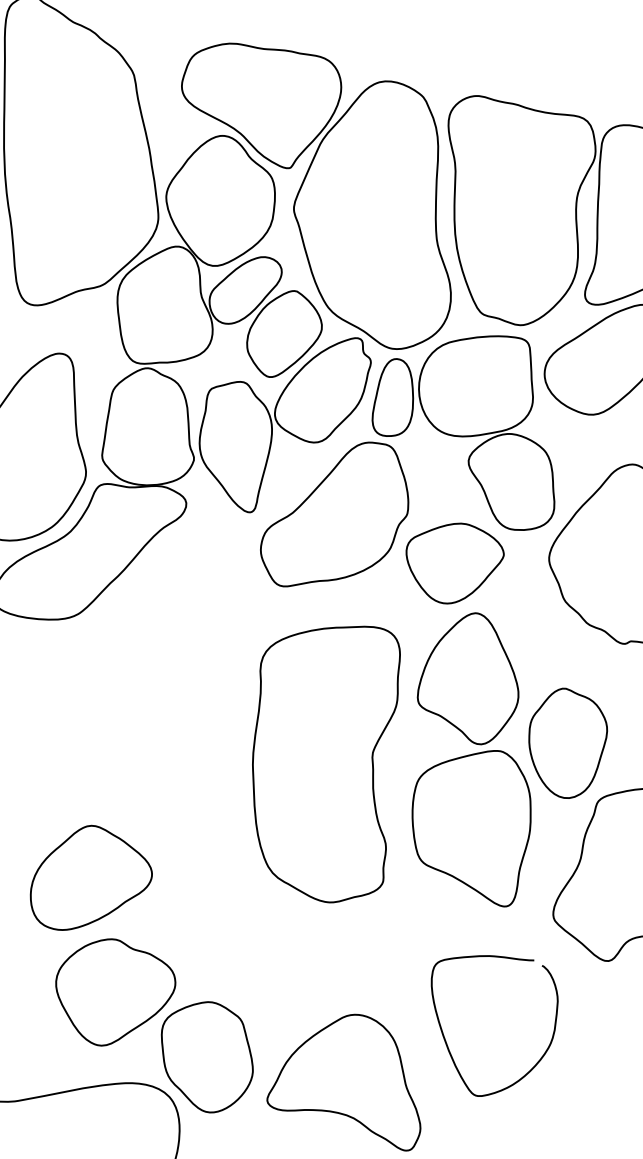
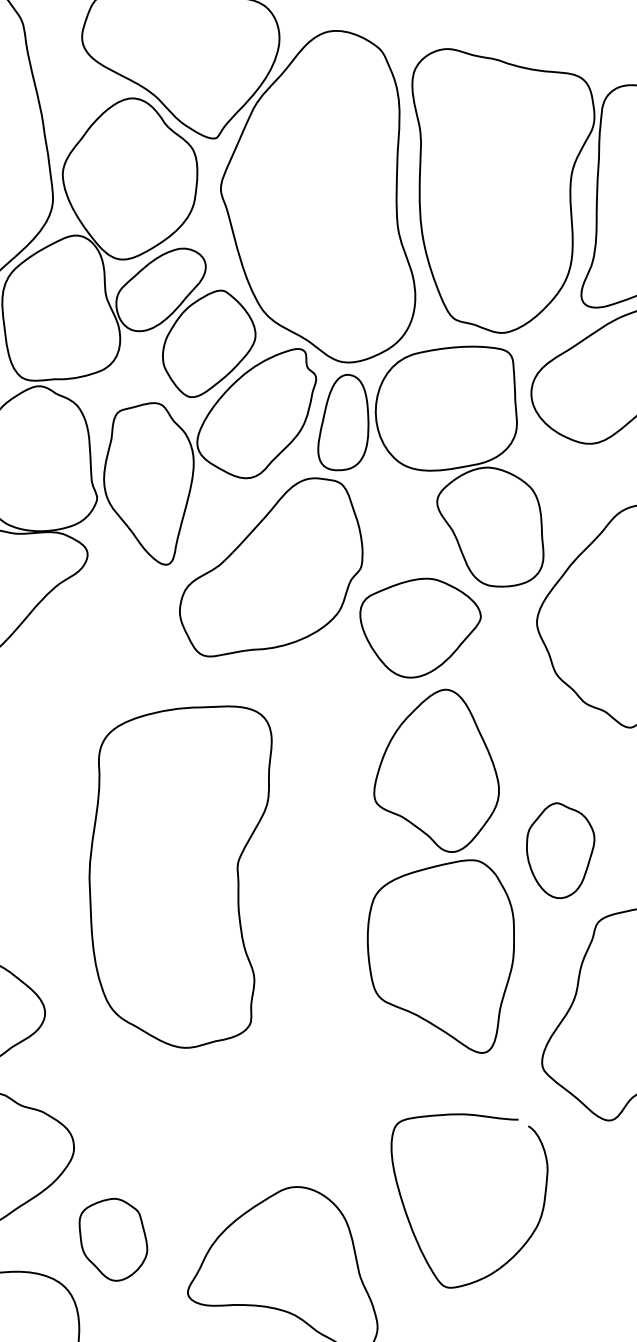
part: (568, 742) -> (560, 849), size x0.7
part: (326, 764) -> (180, 877), moved
part: (206, 1057) -> (112, 1239), size x0.6

